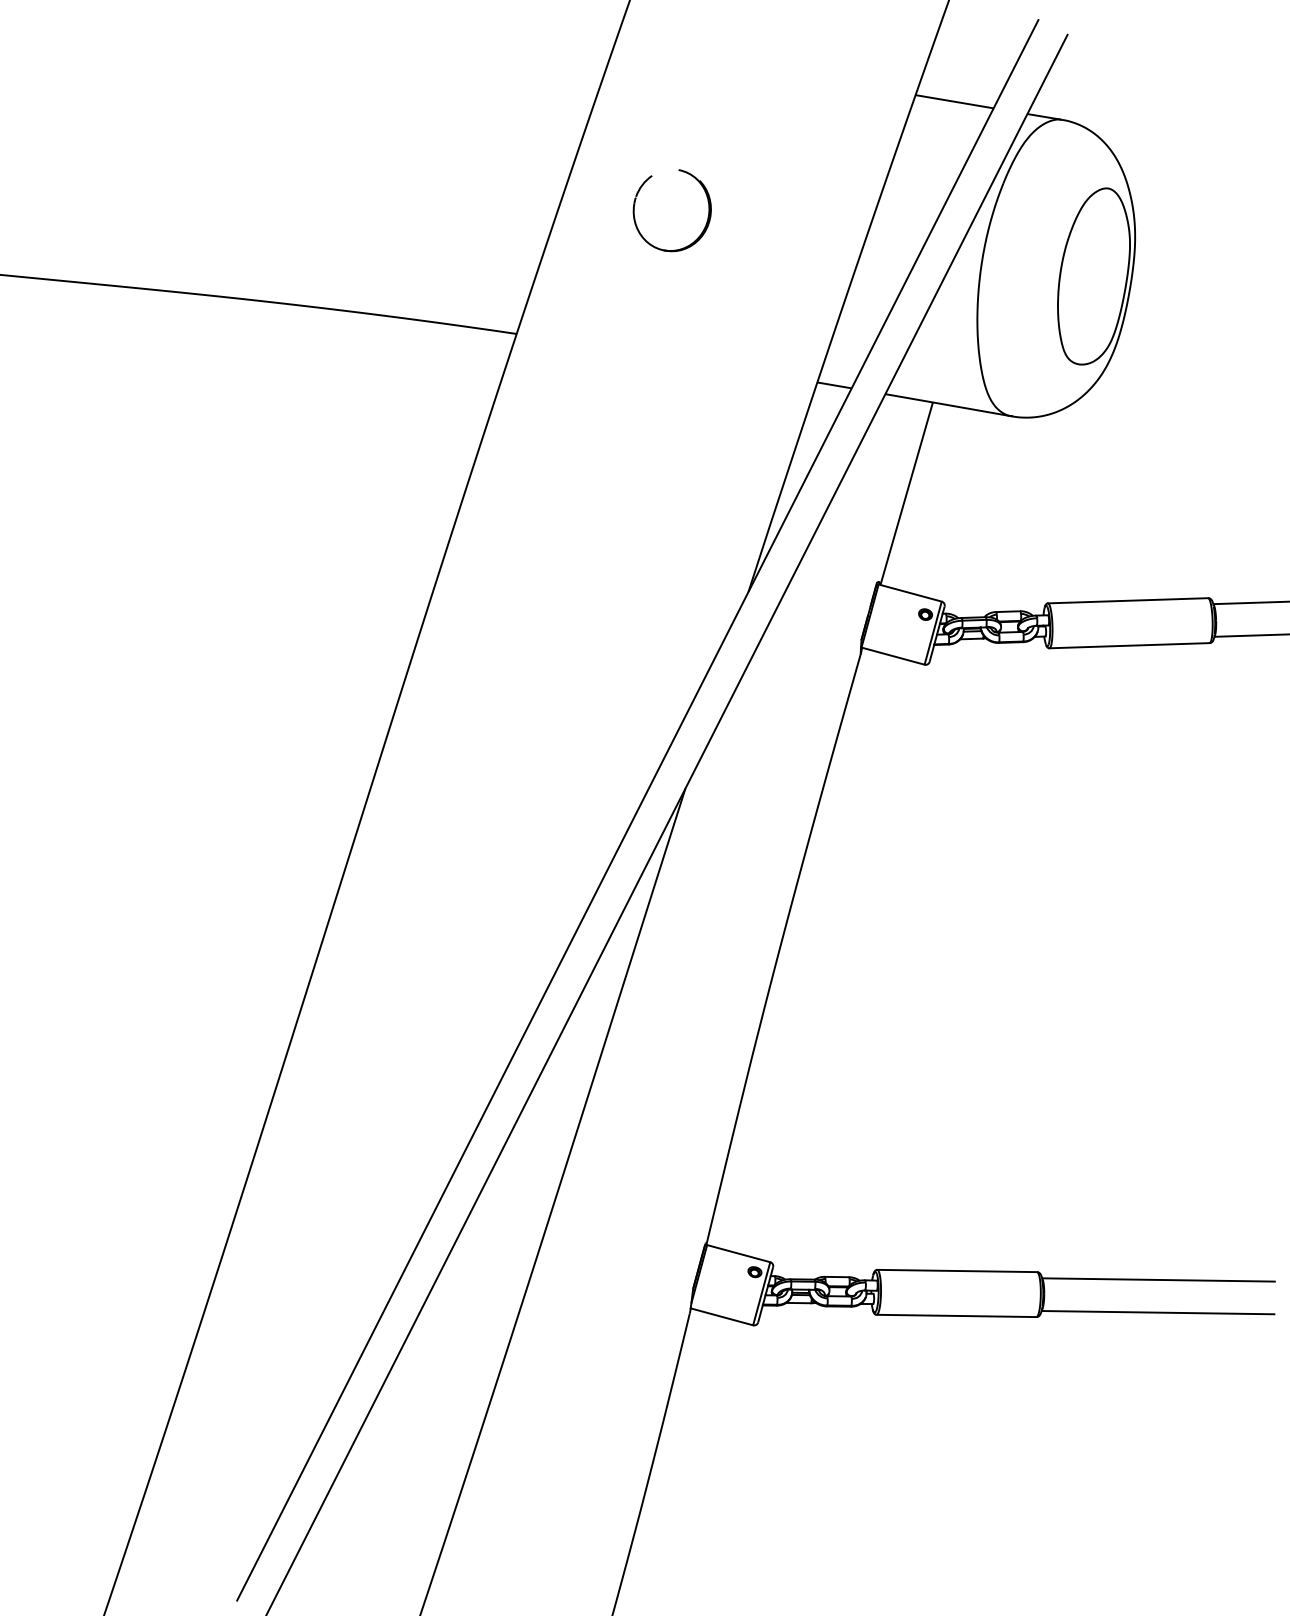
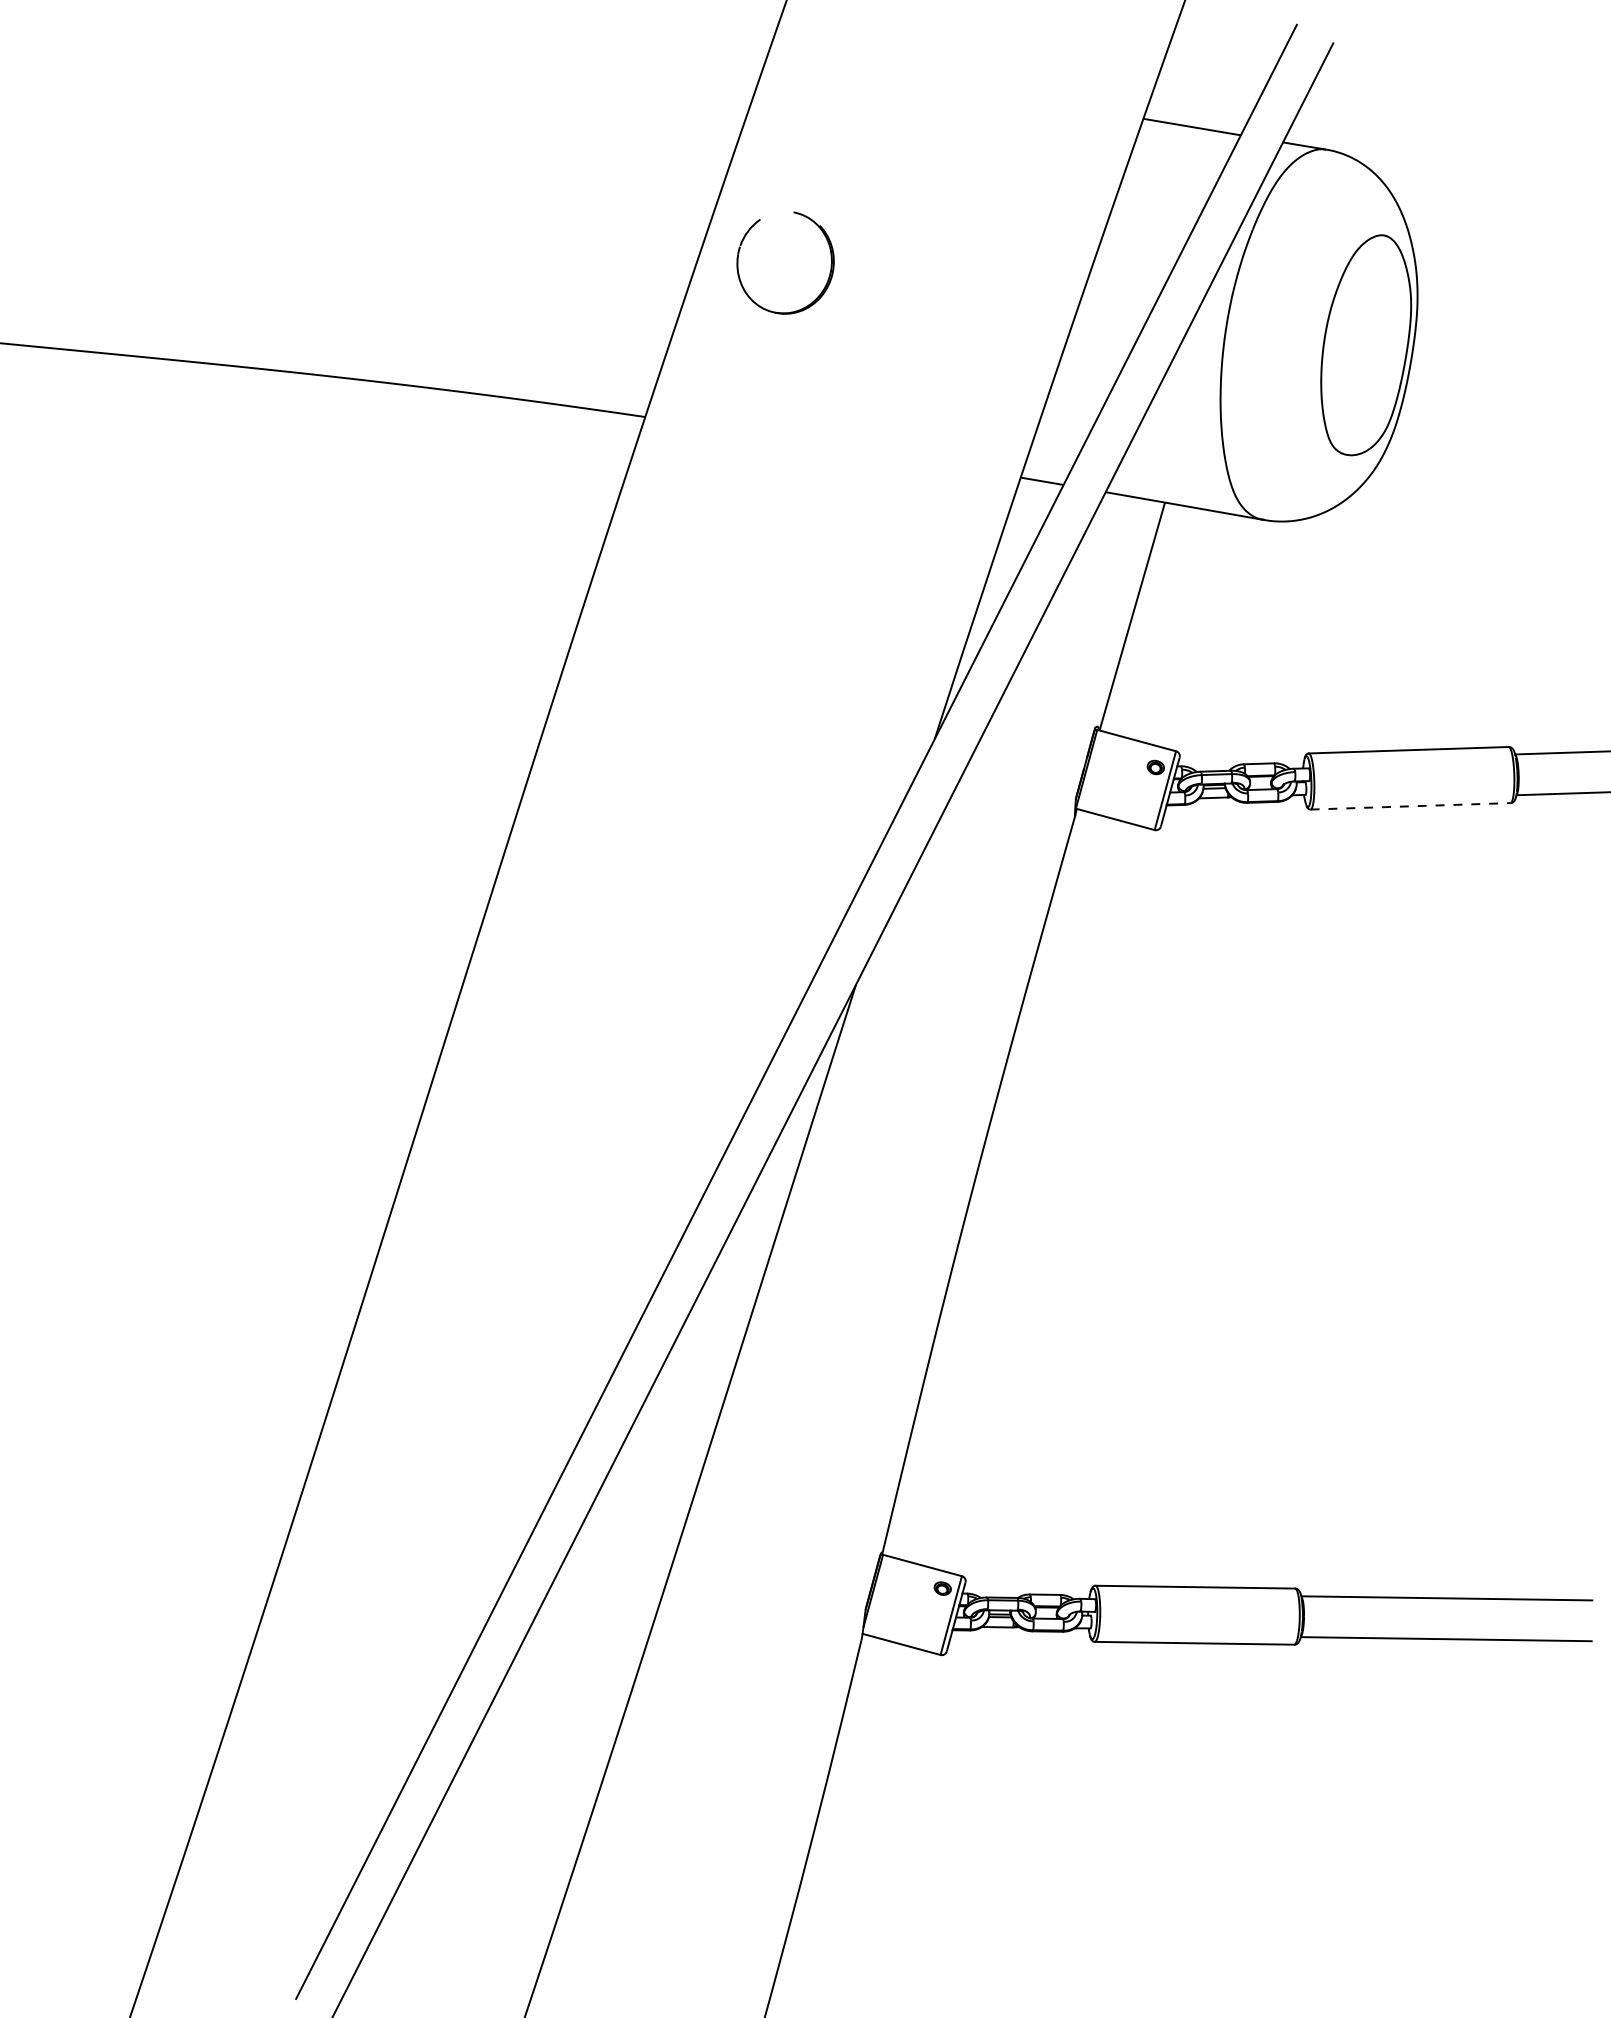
part: (708, 212) -> (830, 265), moved
line: (1130, 645) -> (1411, 806), solid -> dashed

